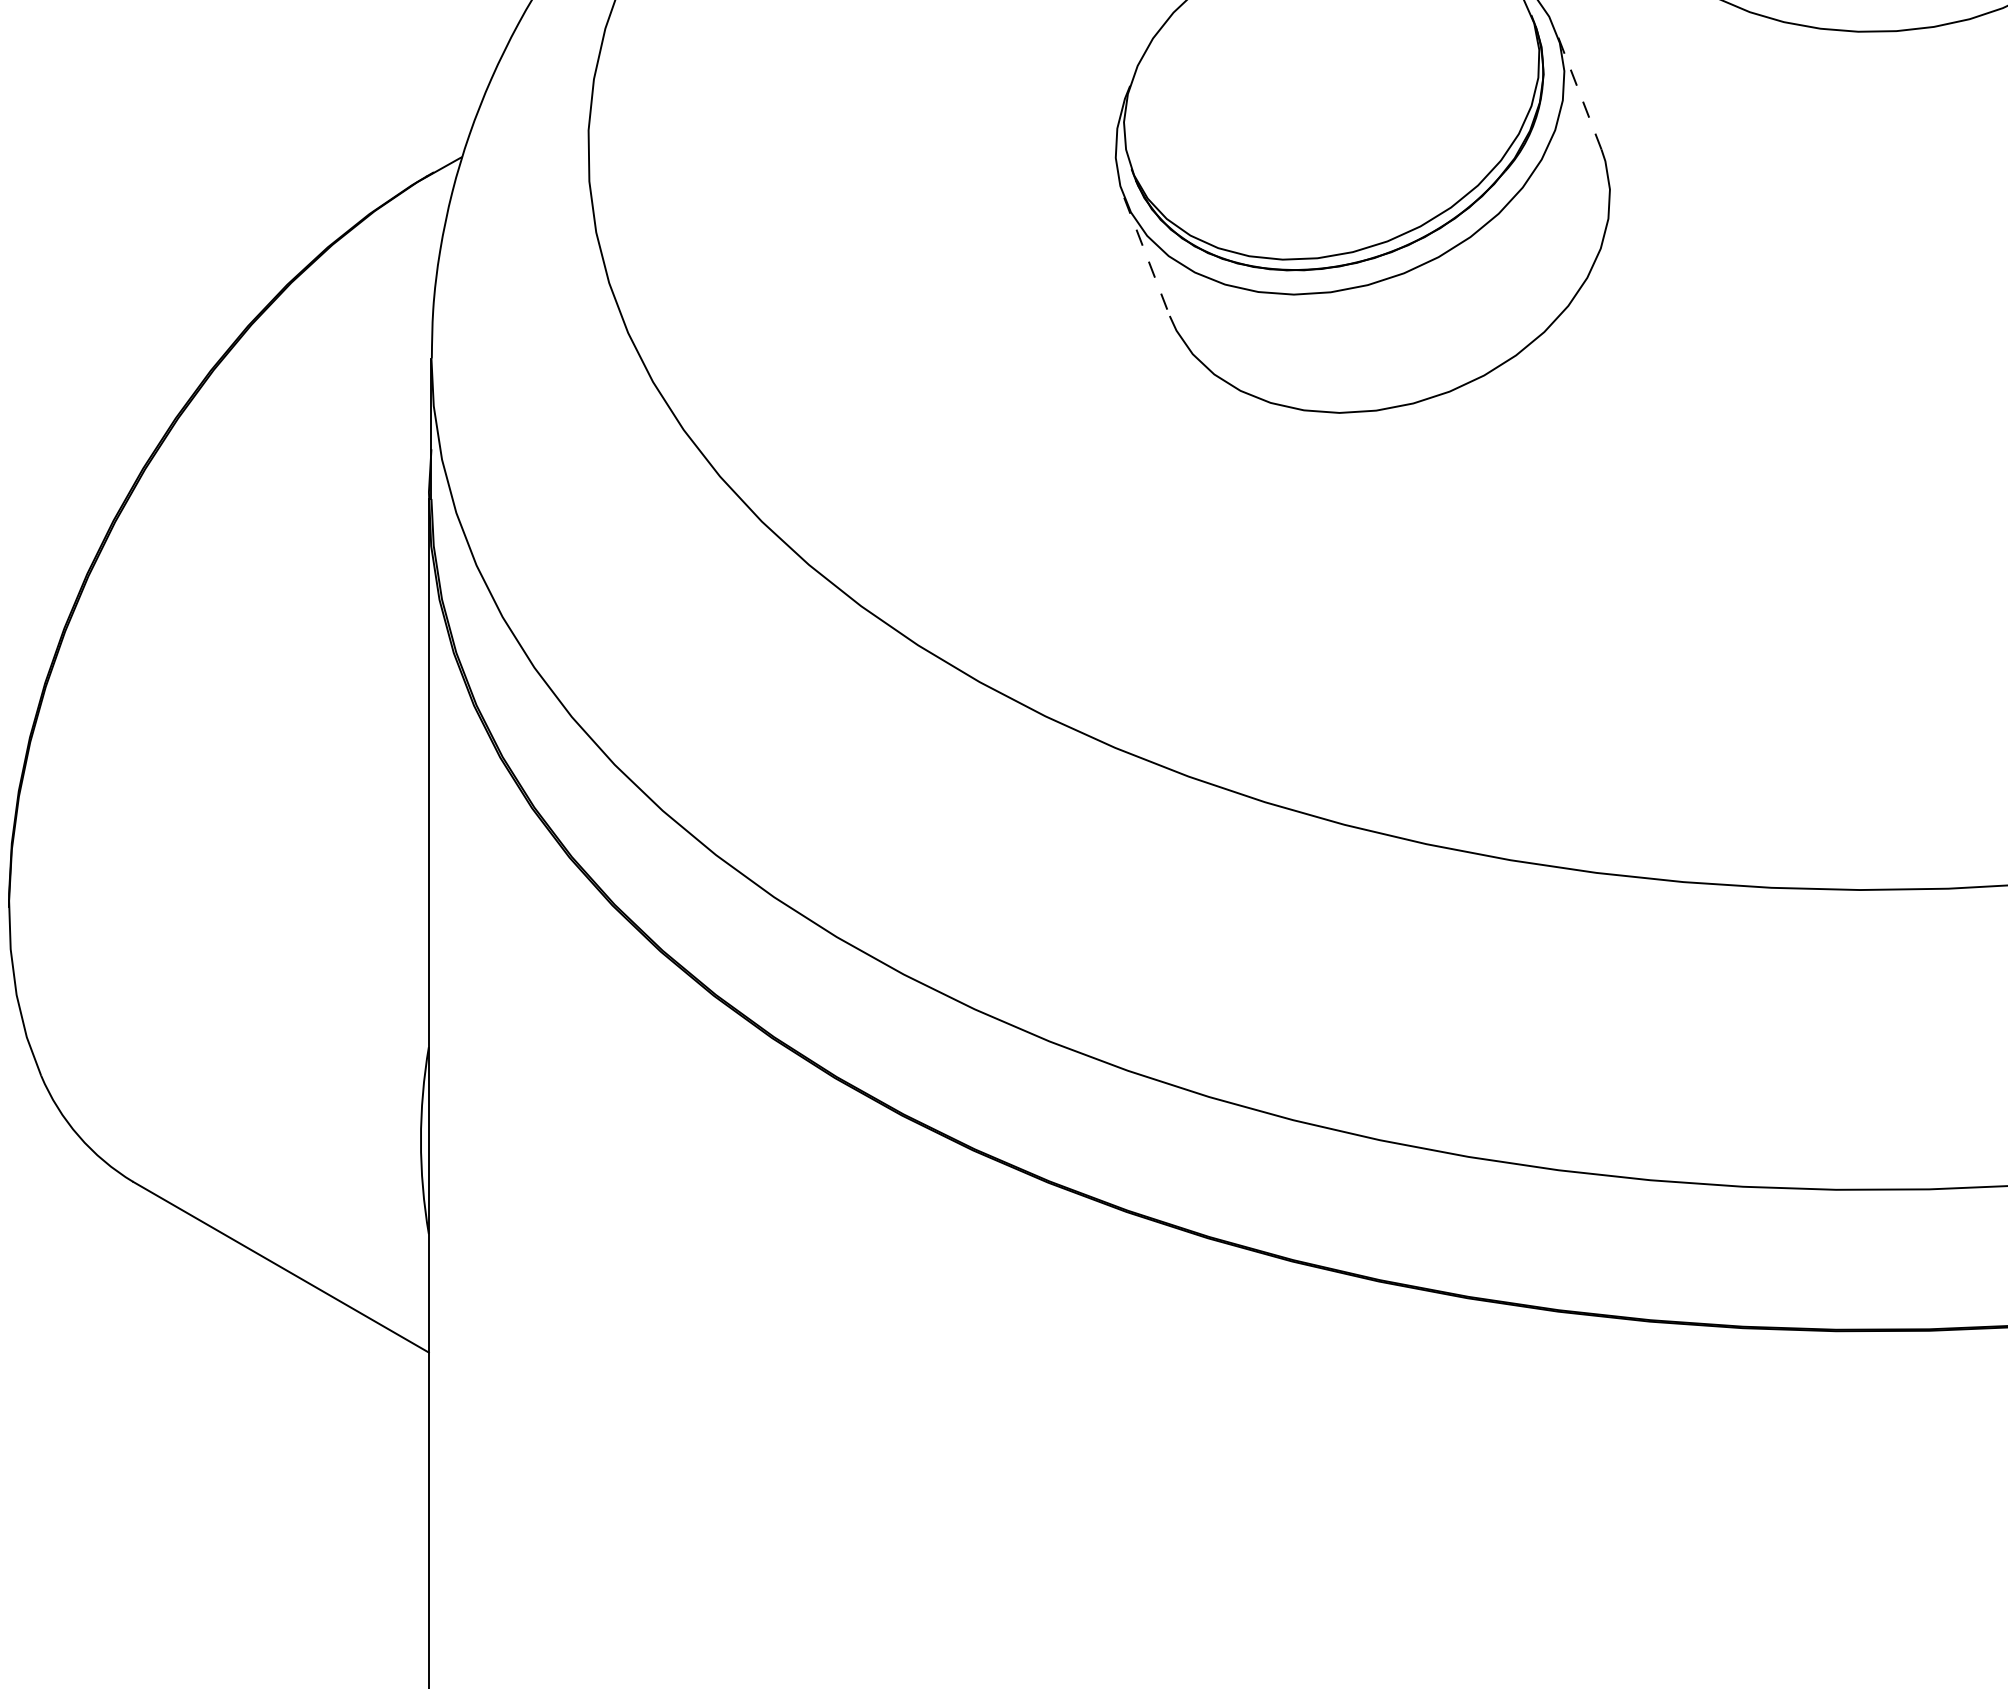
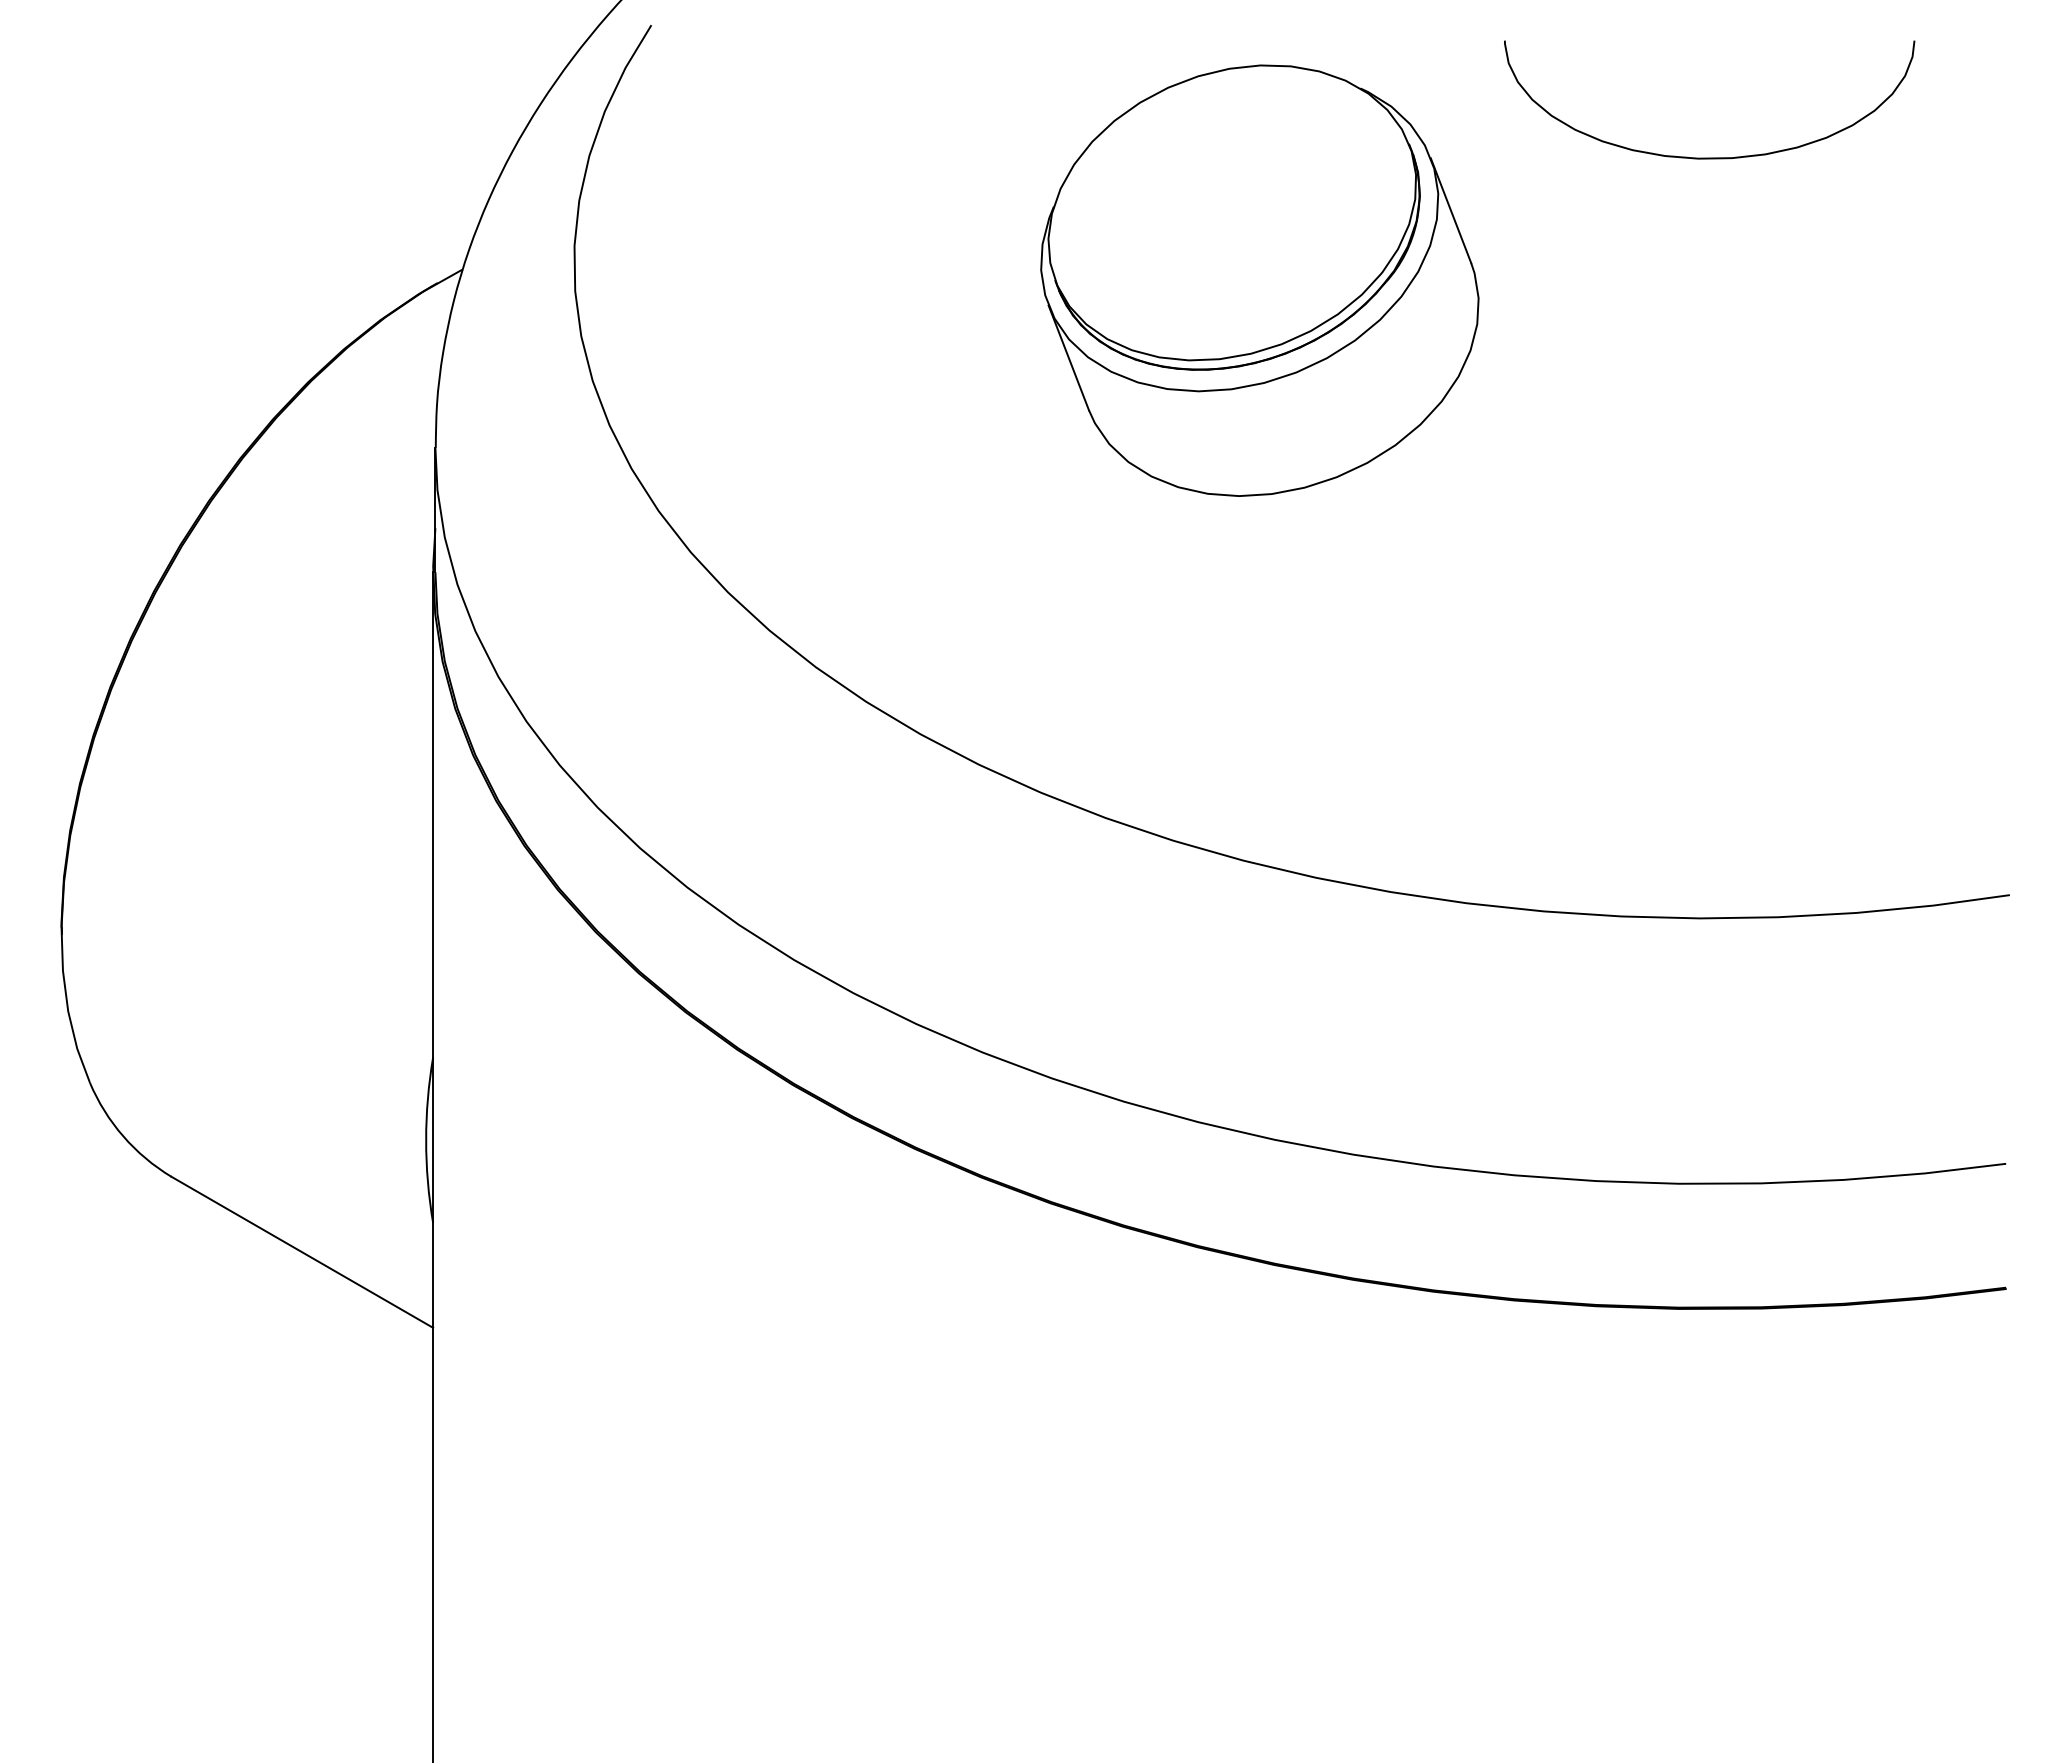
line: (1578, 90) -> (1450, 210), dashed -> solid
line: (1146, 257) -> (1068, 358), dashed -> solid

